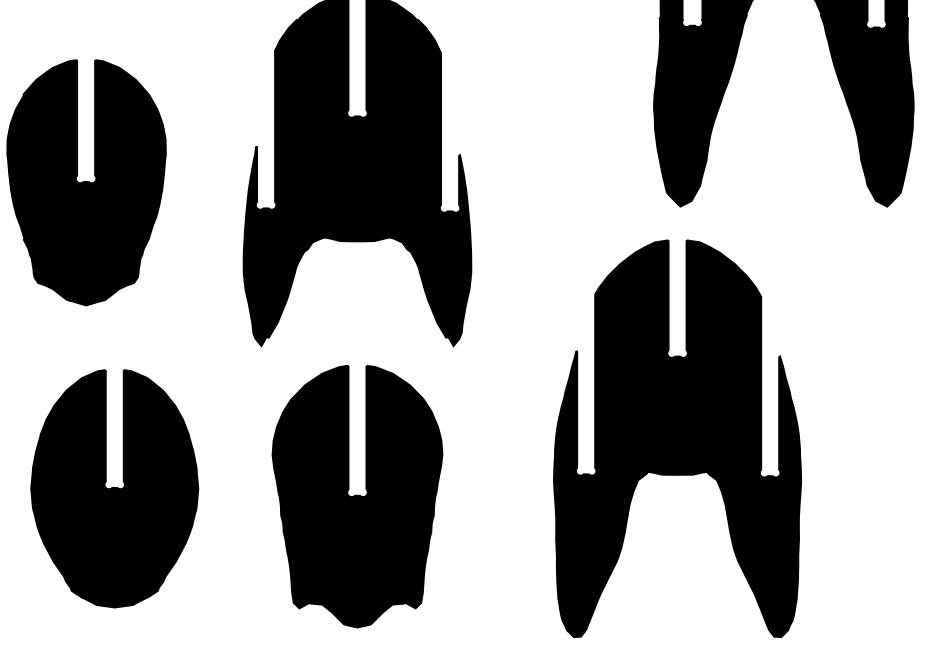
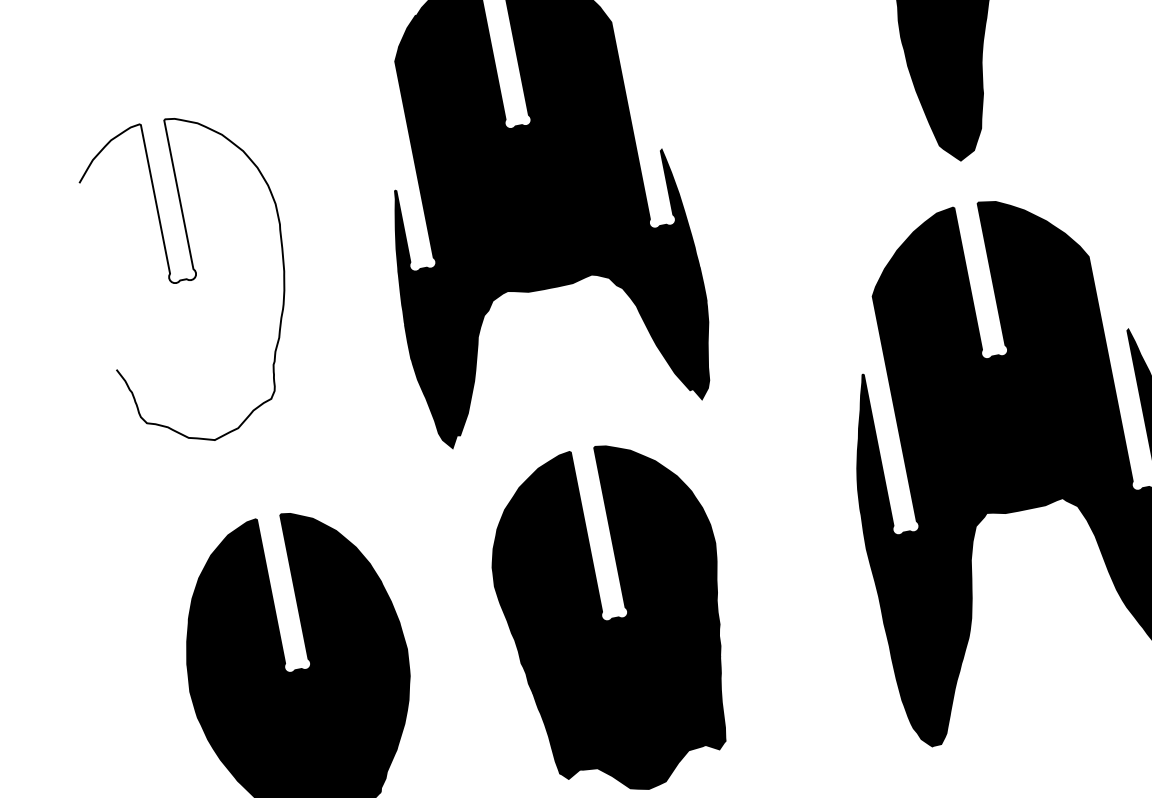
fill: (85, 182) -> (182, 280), removed

